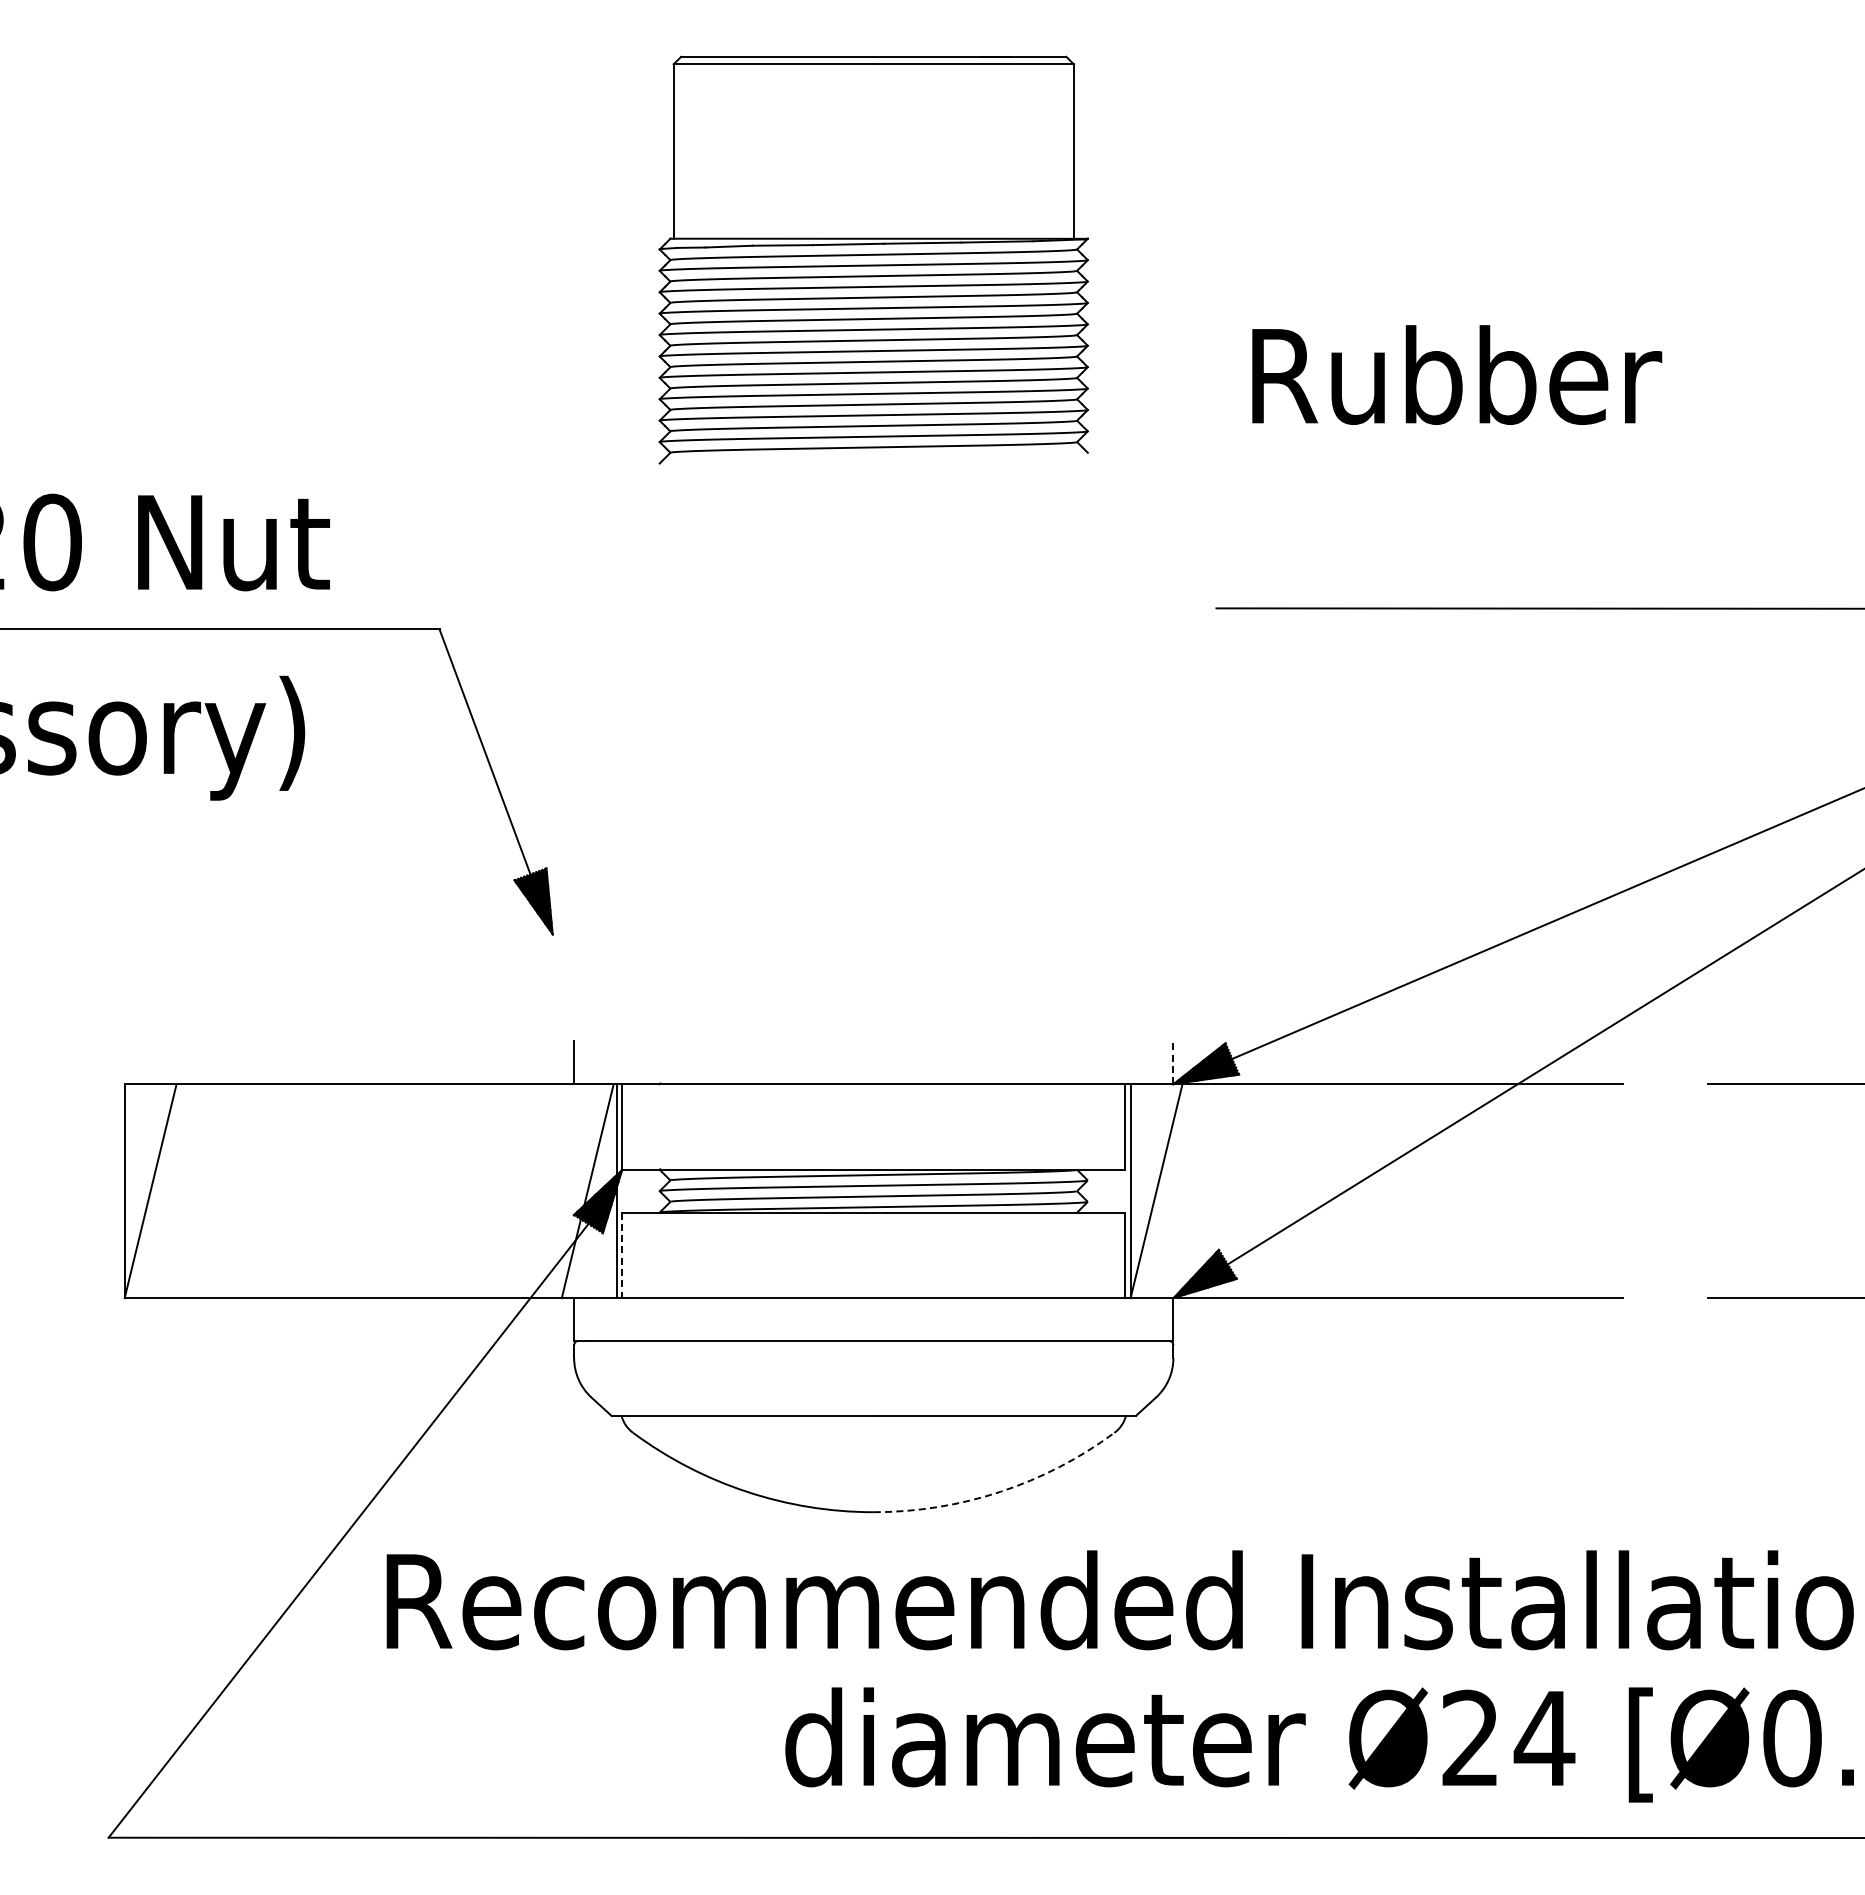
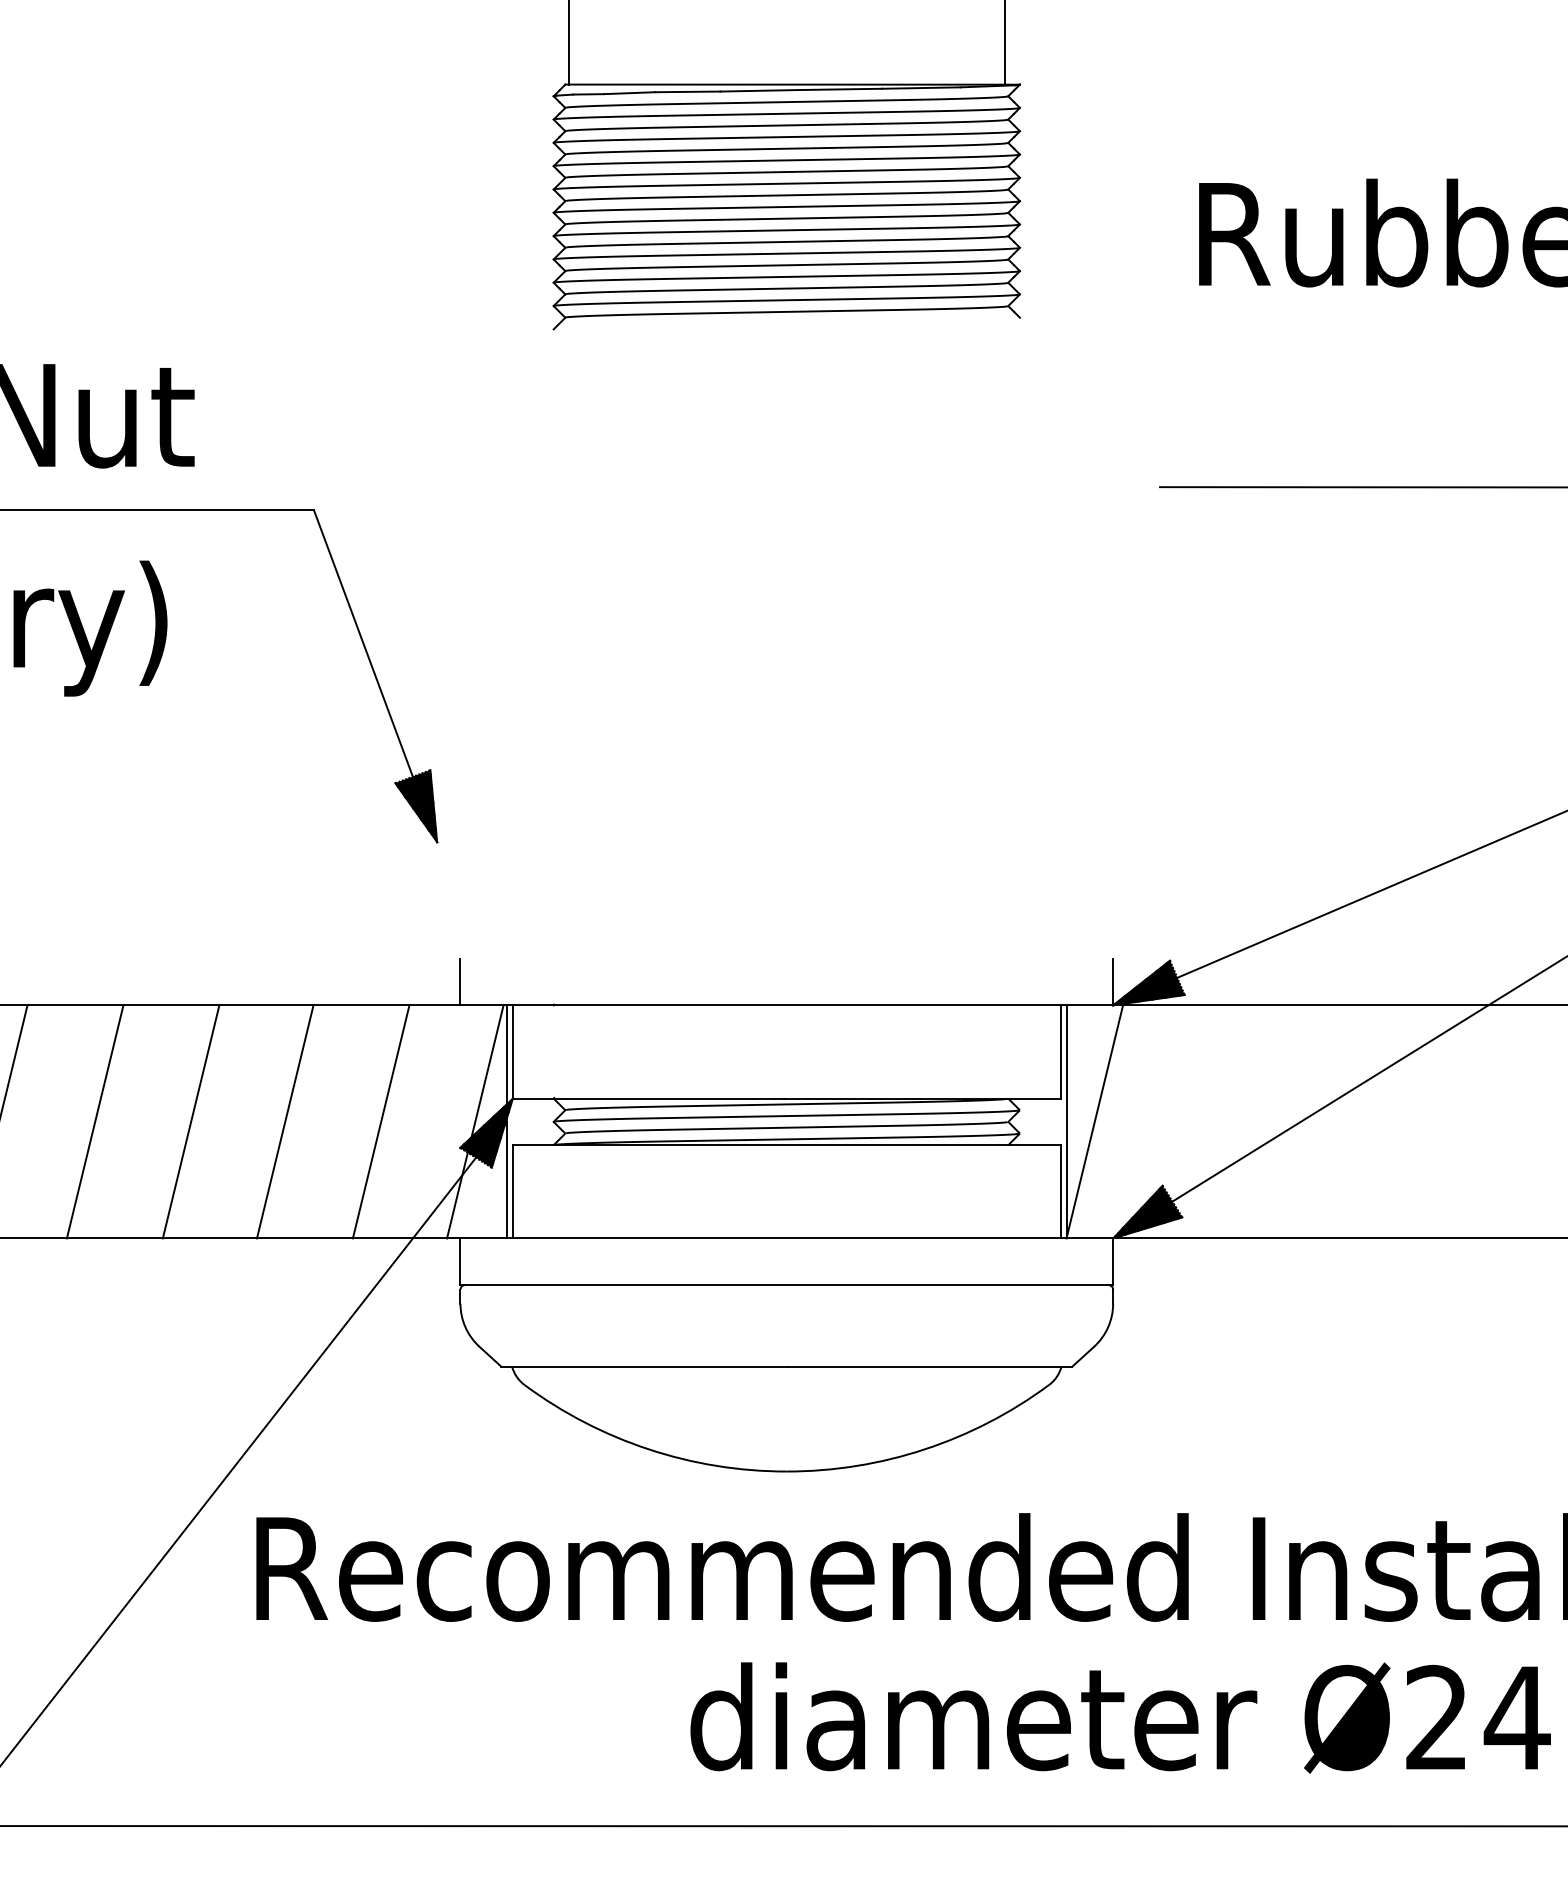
line: (1173, 1062) -> (1113, 981), dashed -> solid
line: (238, 1191) -> (94, 1122), added
line: (326, 1191) -> (190, 1122), added
line: (413, 1191) -> (285, 1122), added
line: (501, 1191) -> (381, 1122), added
line: (622, 1255) -> (513, 1191), dashed -> solid
arc: (1000, 1491) -> (924, 1448), dashed -> solid

